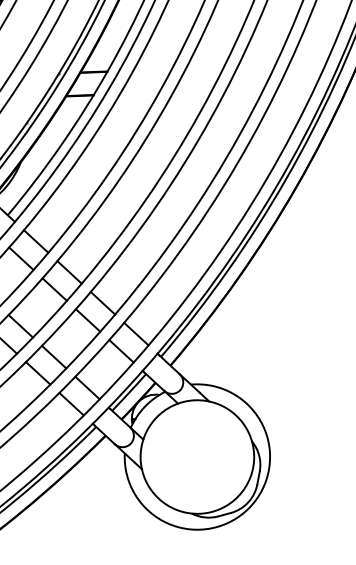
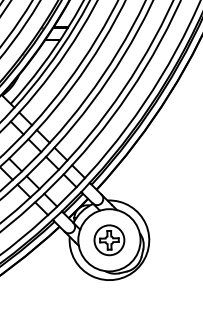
part: (197, 457) -> (109, 240), added

